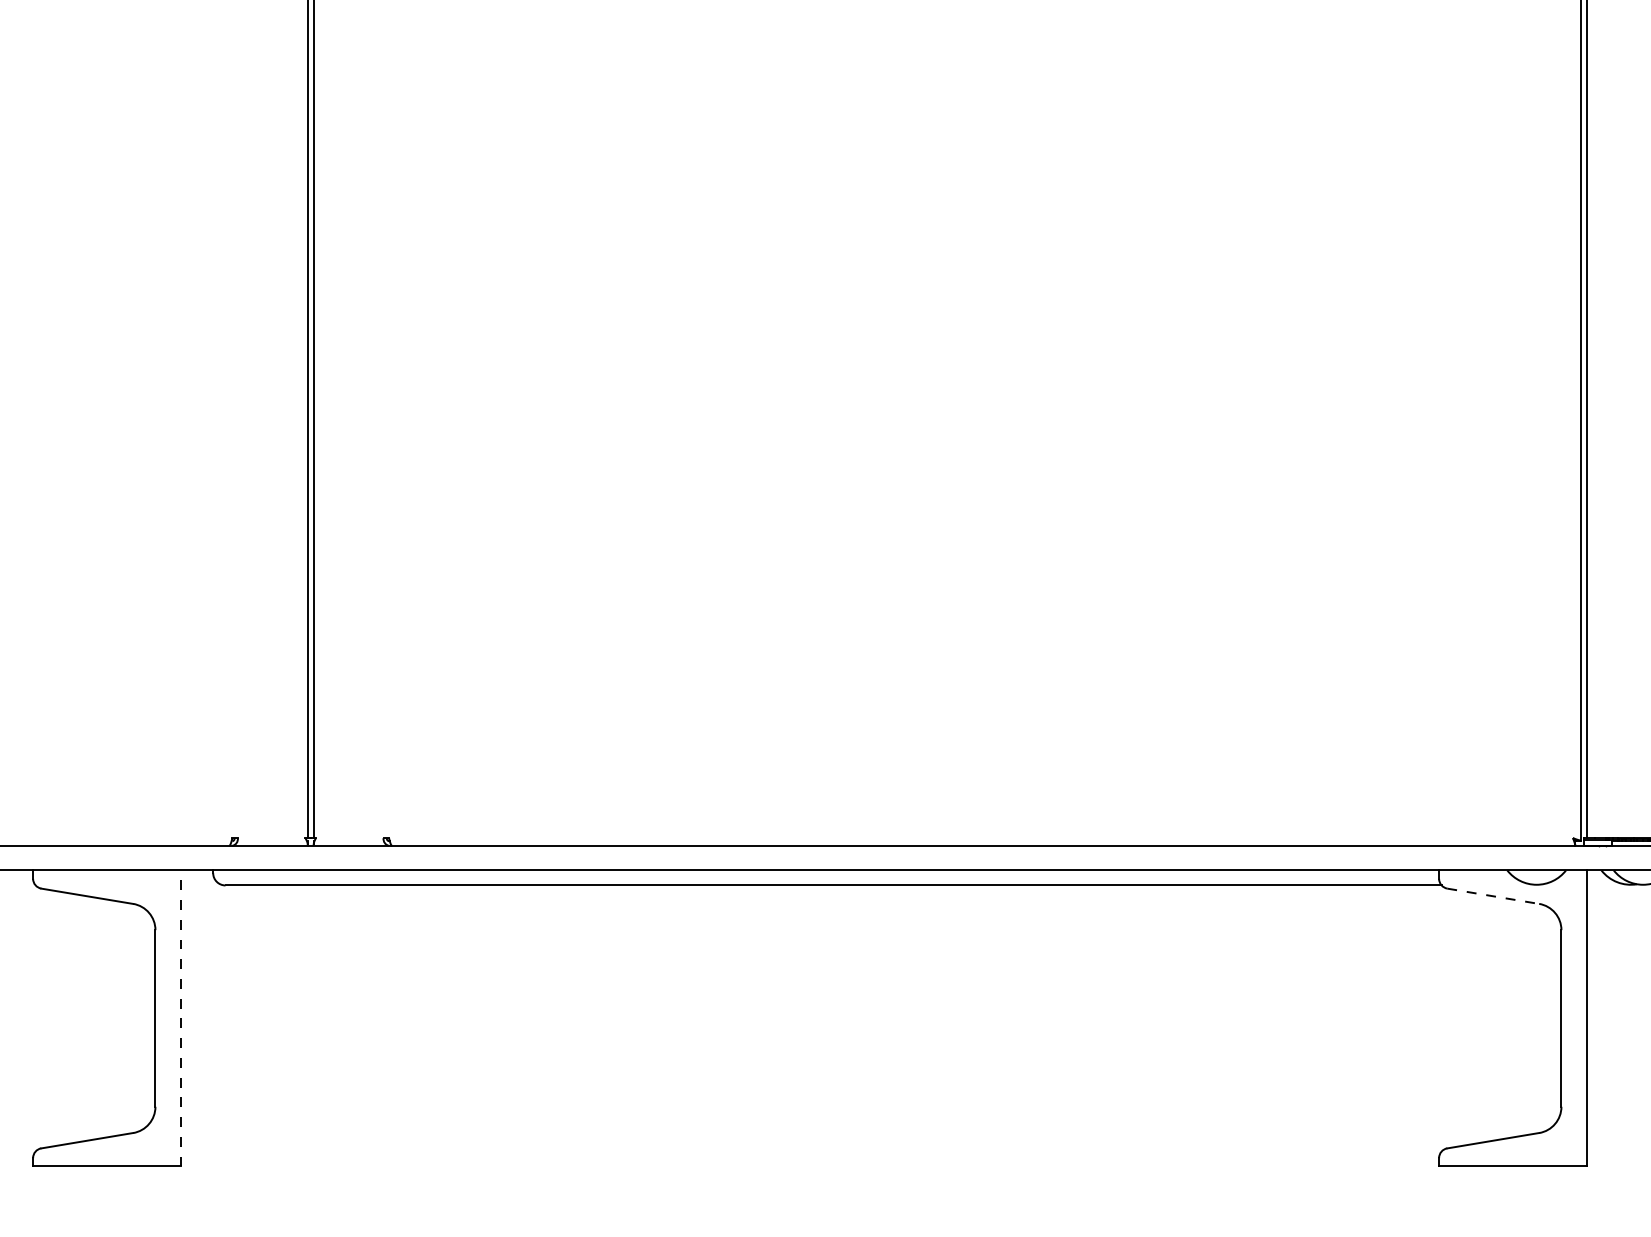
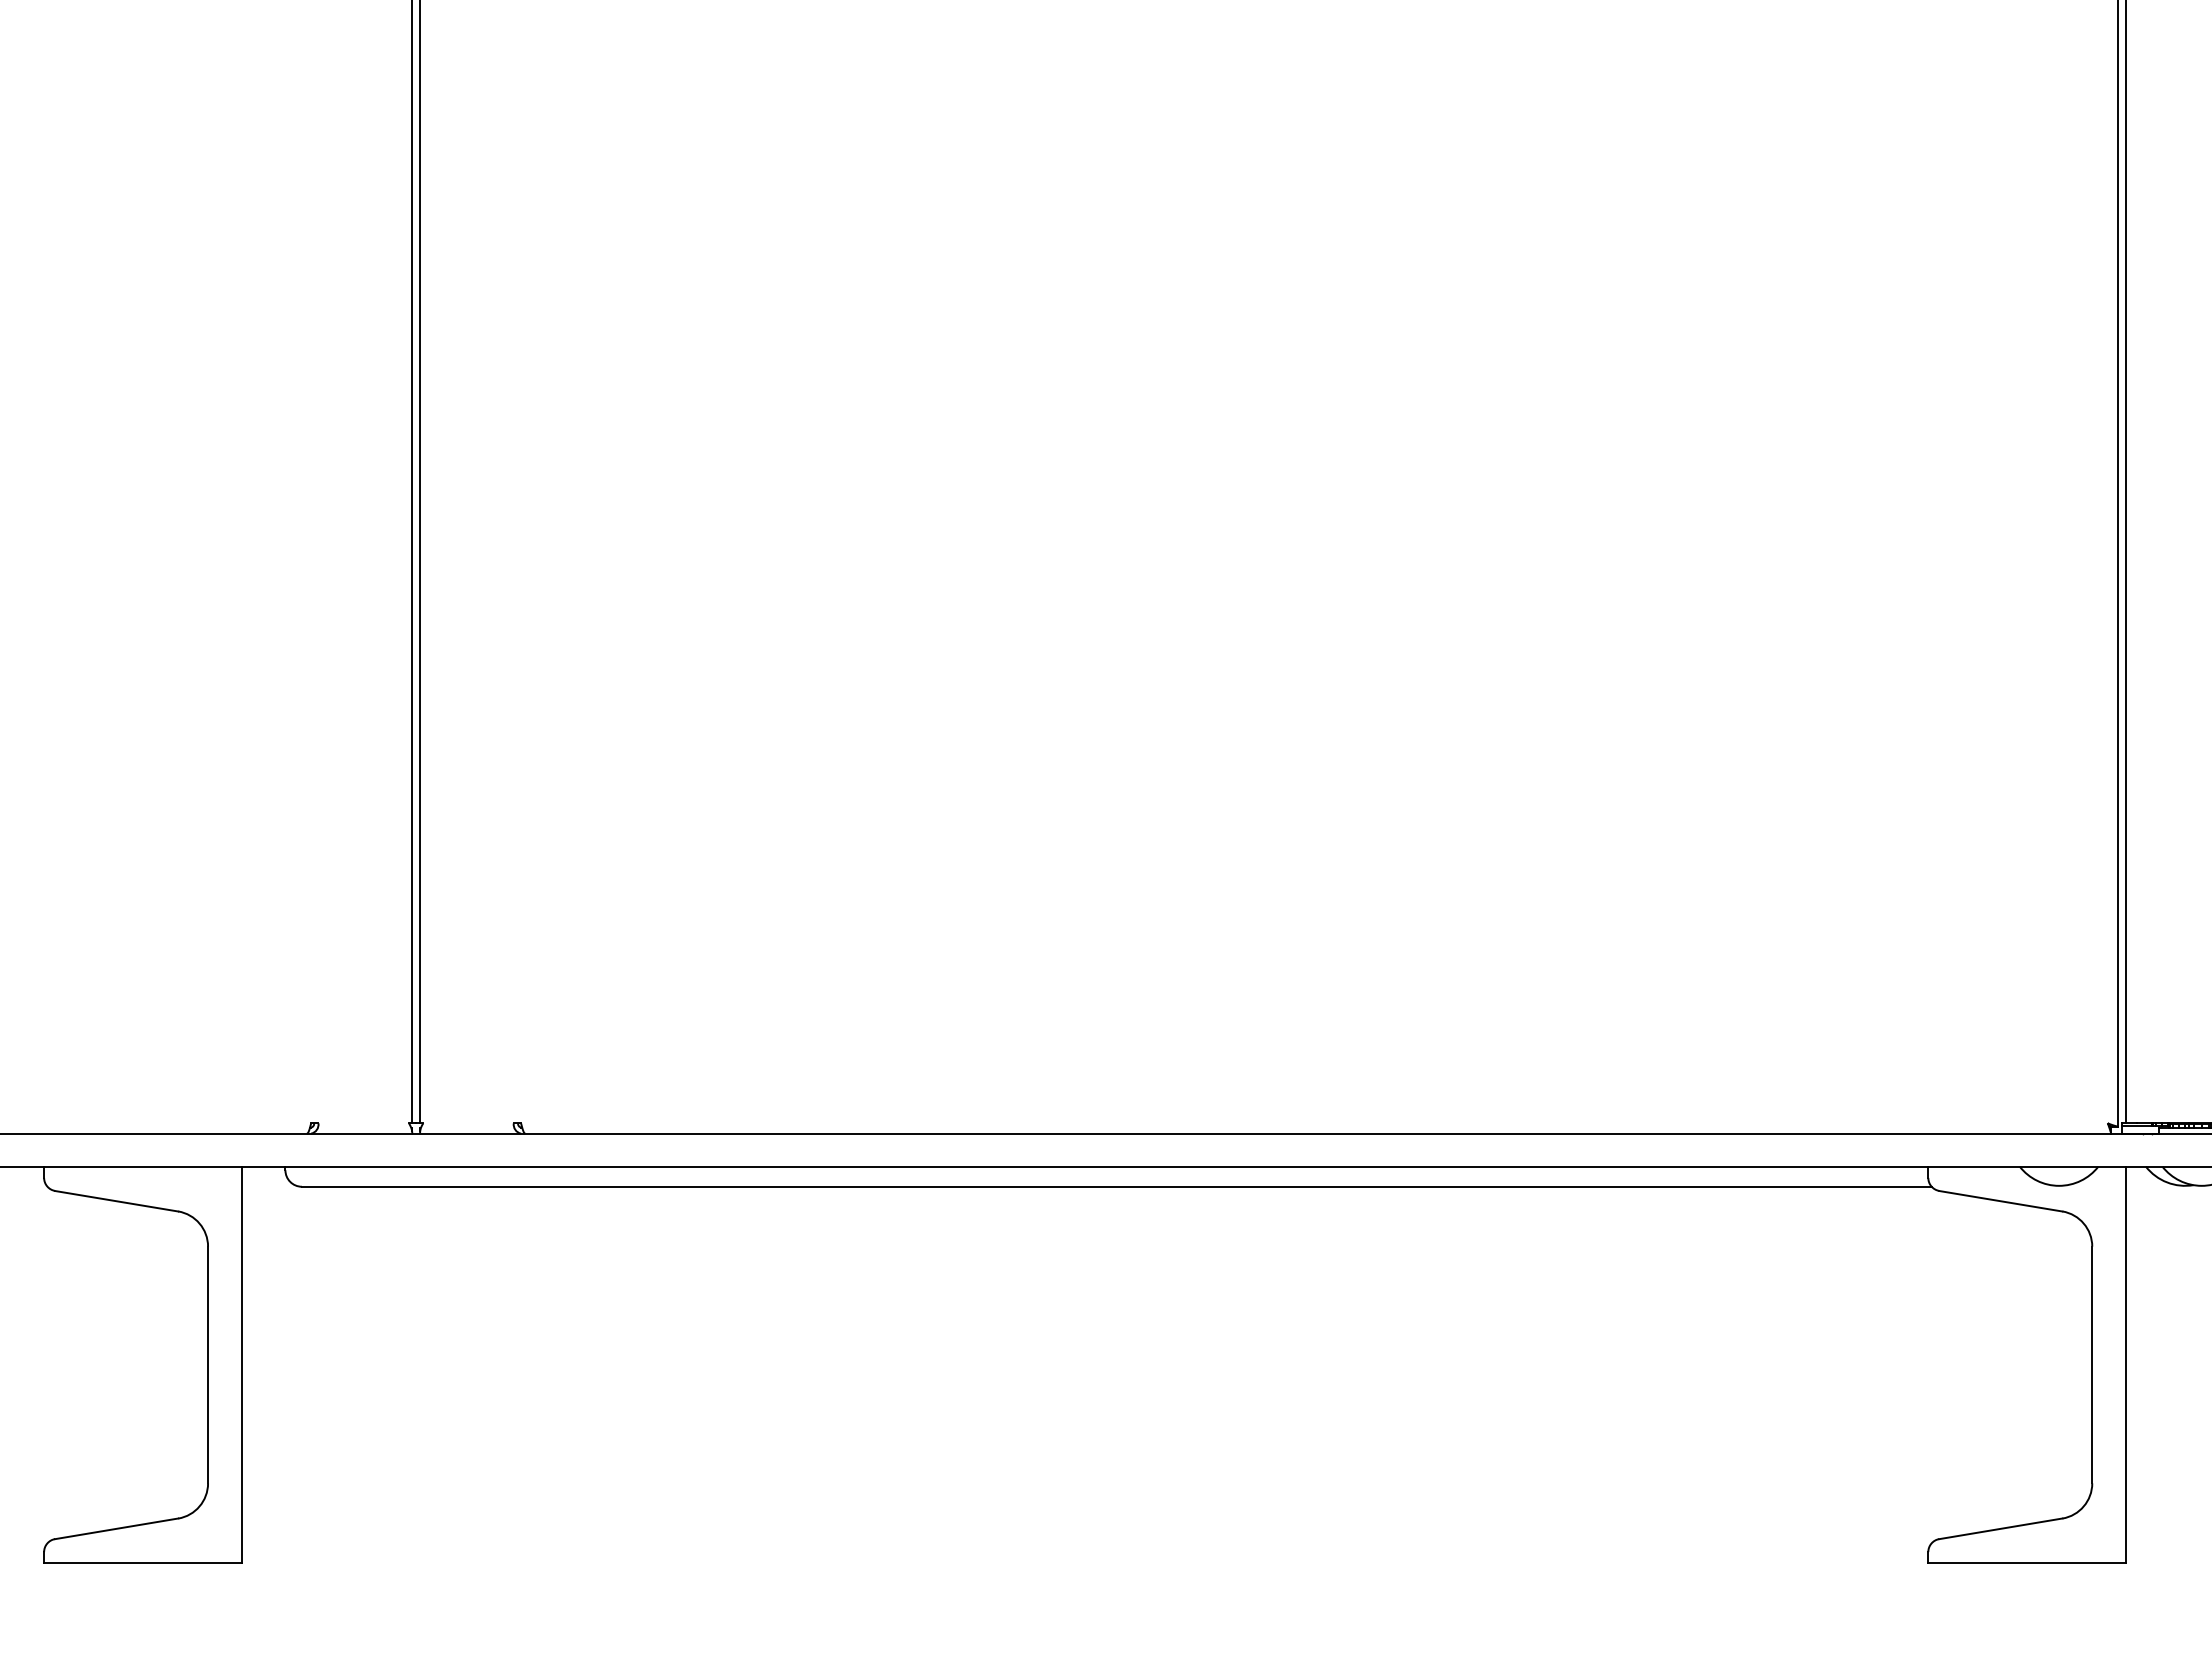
line: (1493, 896) -> (2001, 1201), dashed -> solid
line: (181, 1018) -> (242, 1364), dashed -> solid

